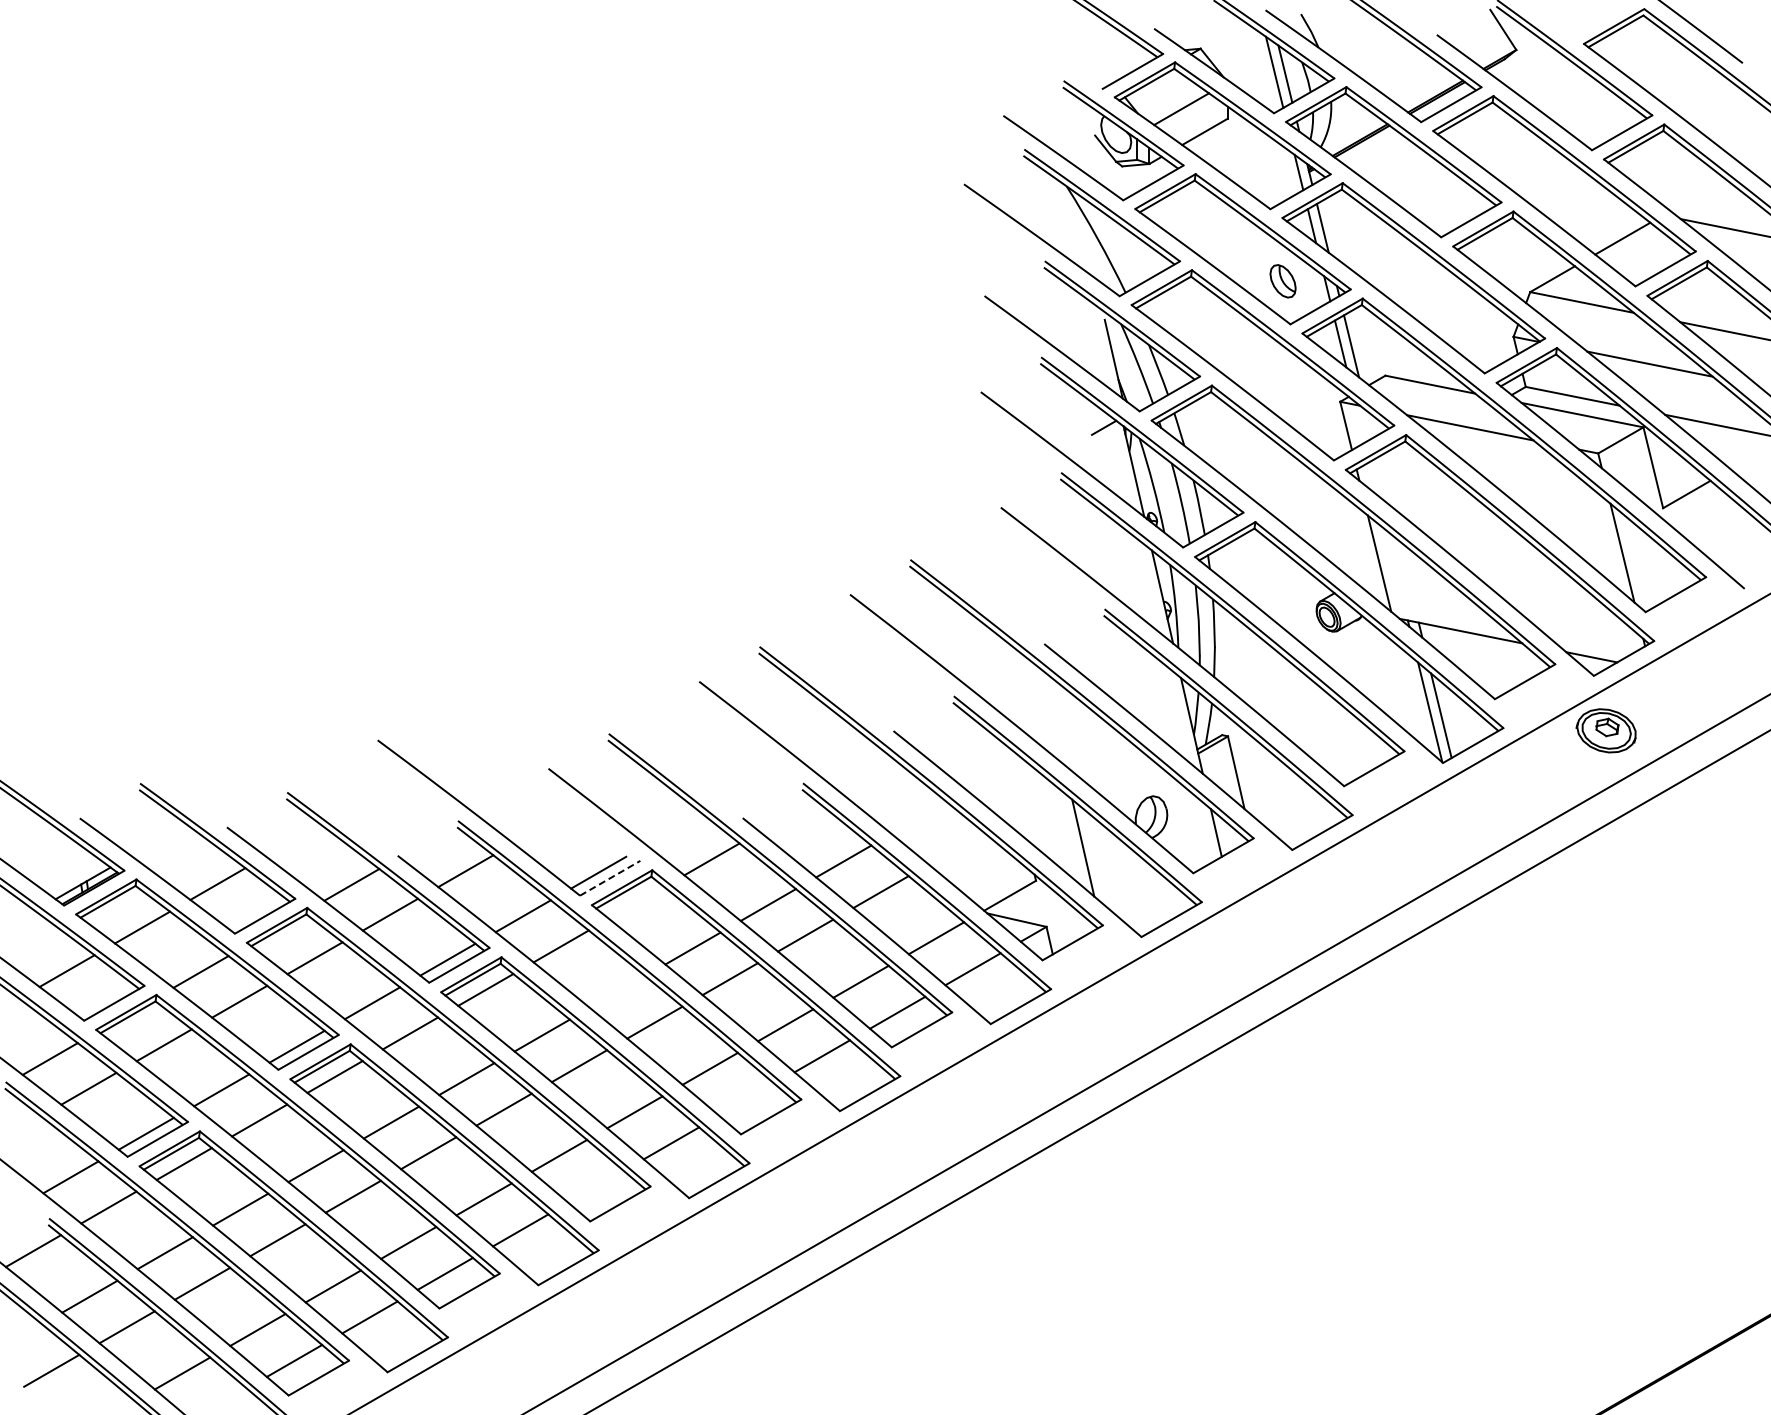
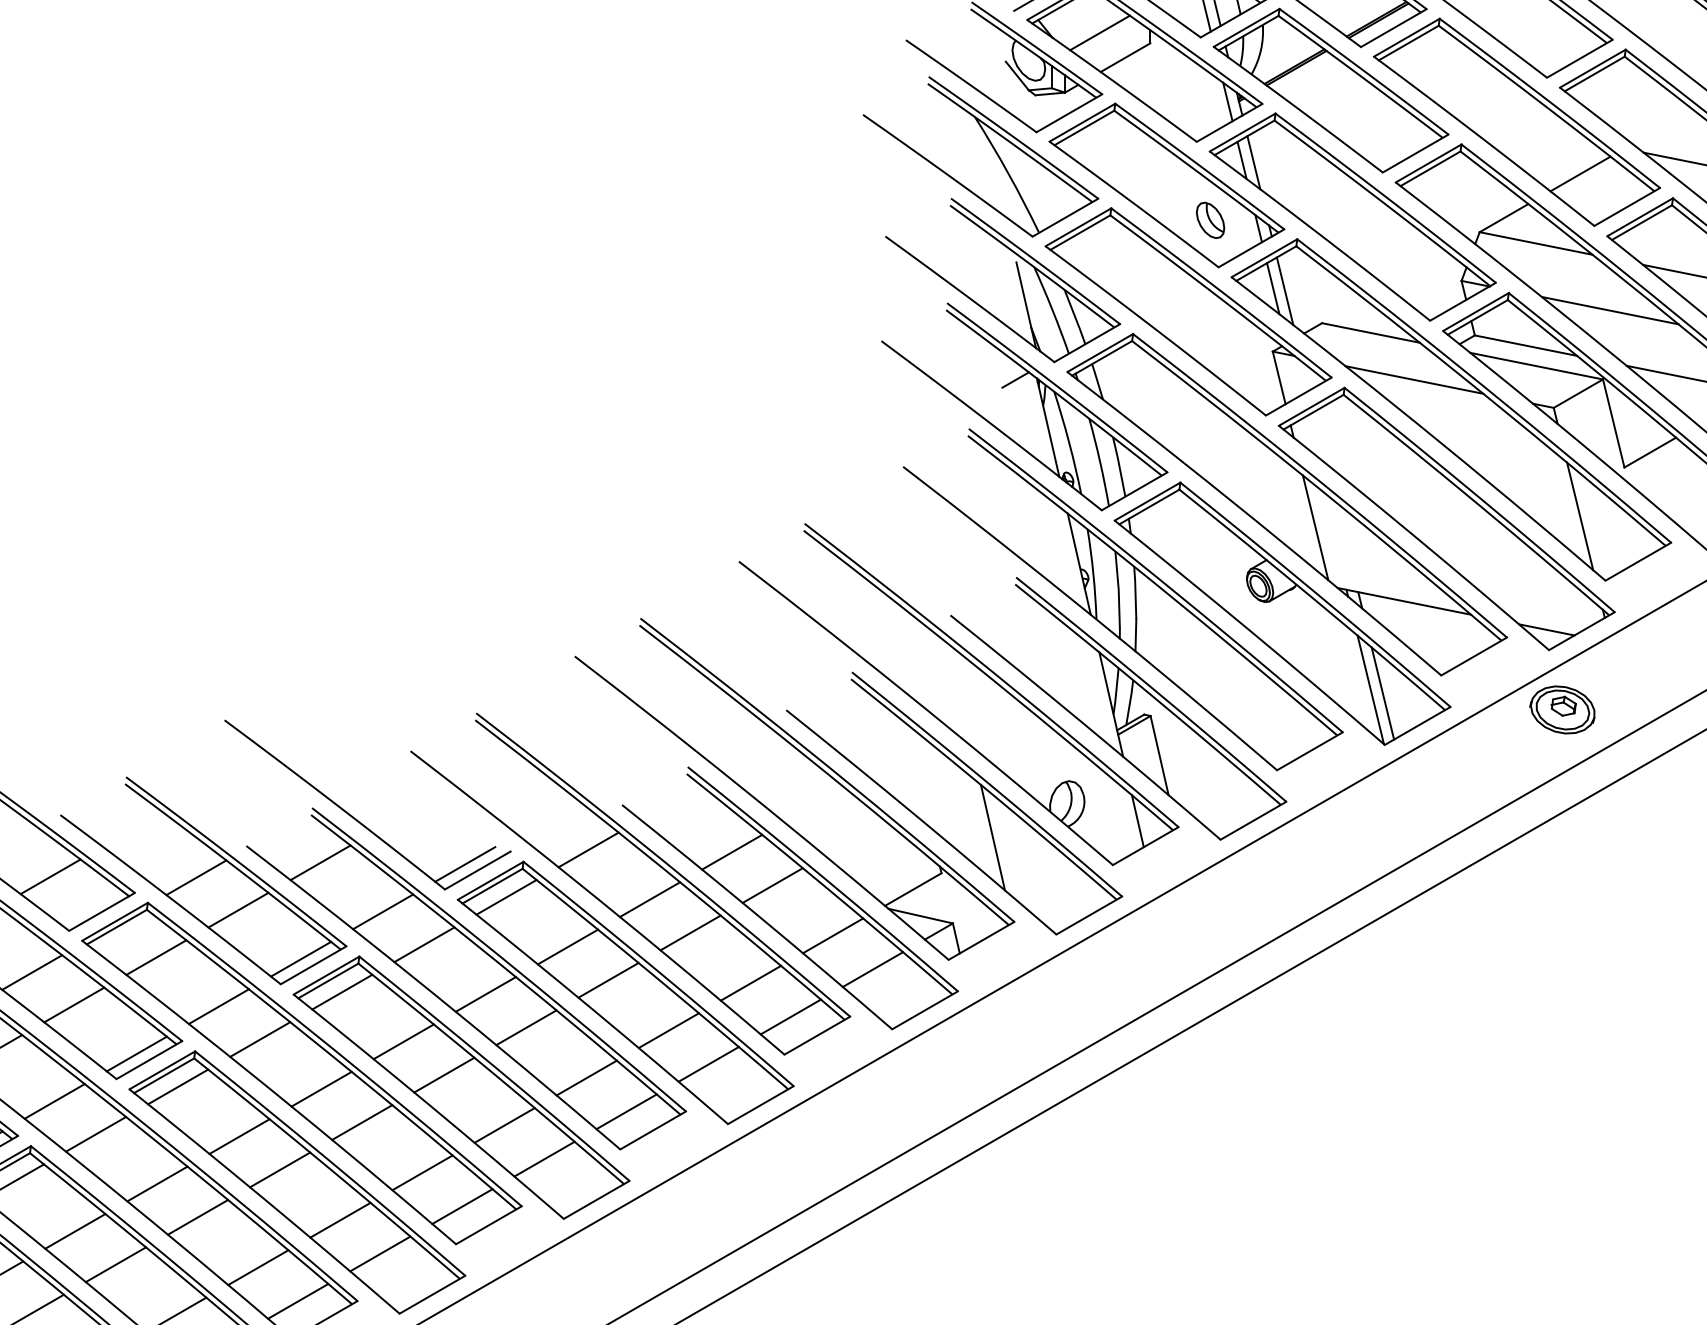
line: (610, 878) -> (478, 870), dashed -> solid
line: (636, 902) -> (506, 896), added
line: (617, 991) -> (485, 993), added
line: (746, 1099) -> (626, 1111), added
line: (595, 1186) -> (461, 1206), added

